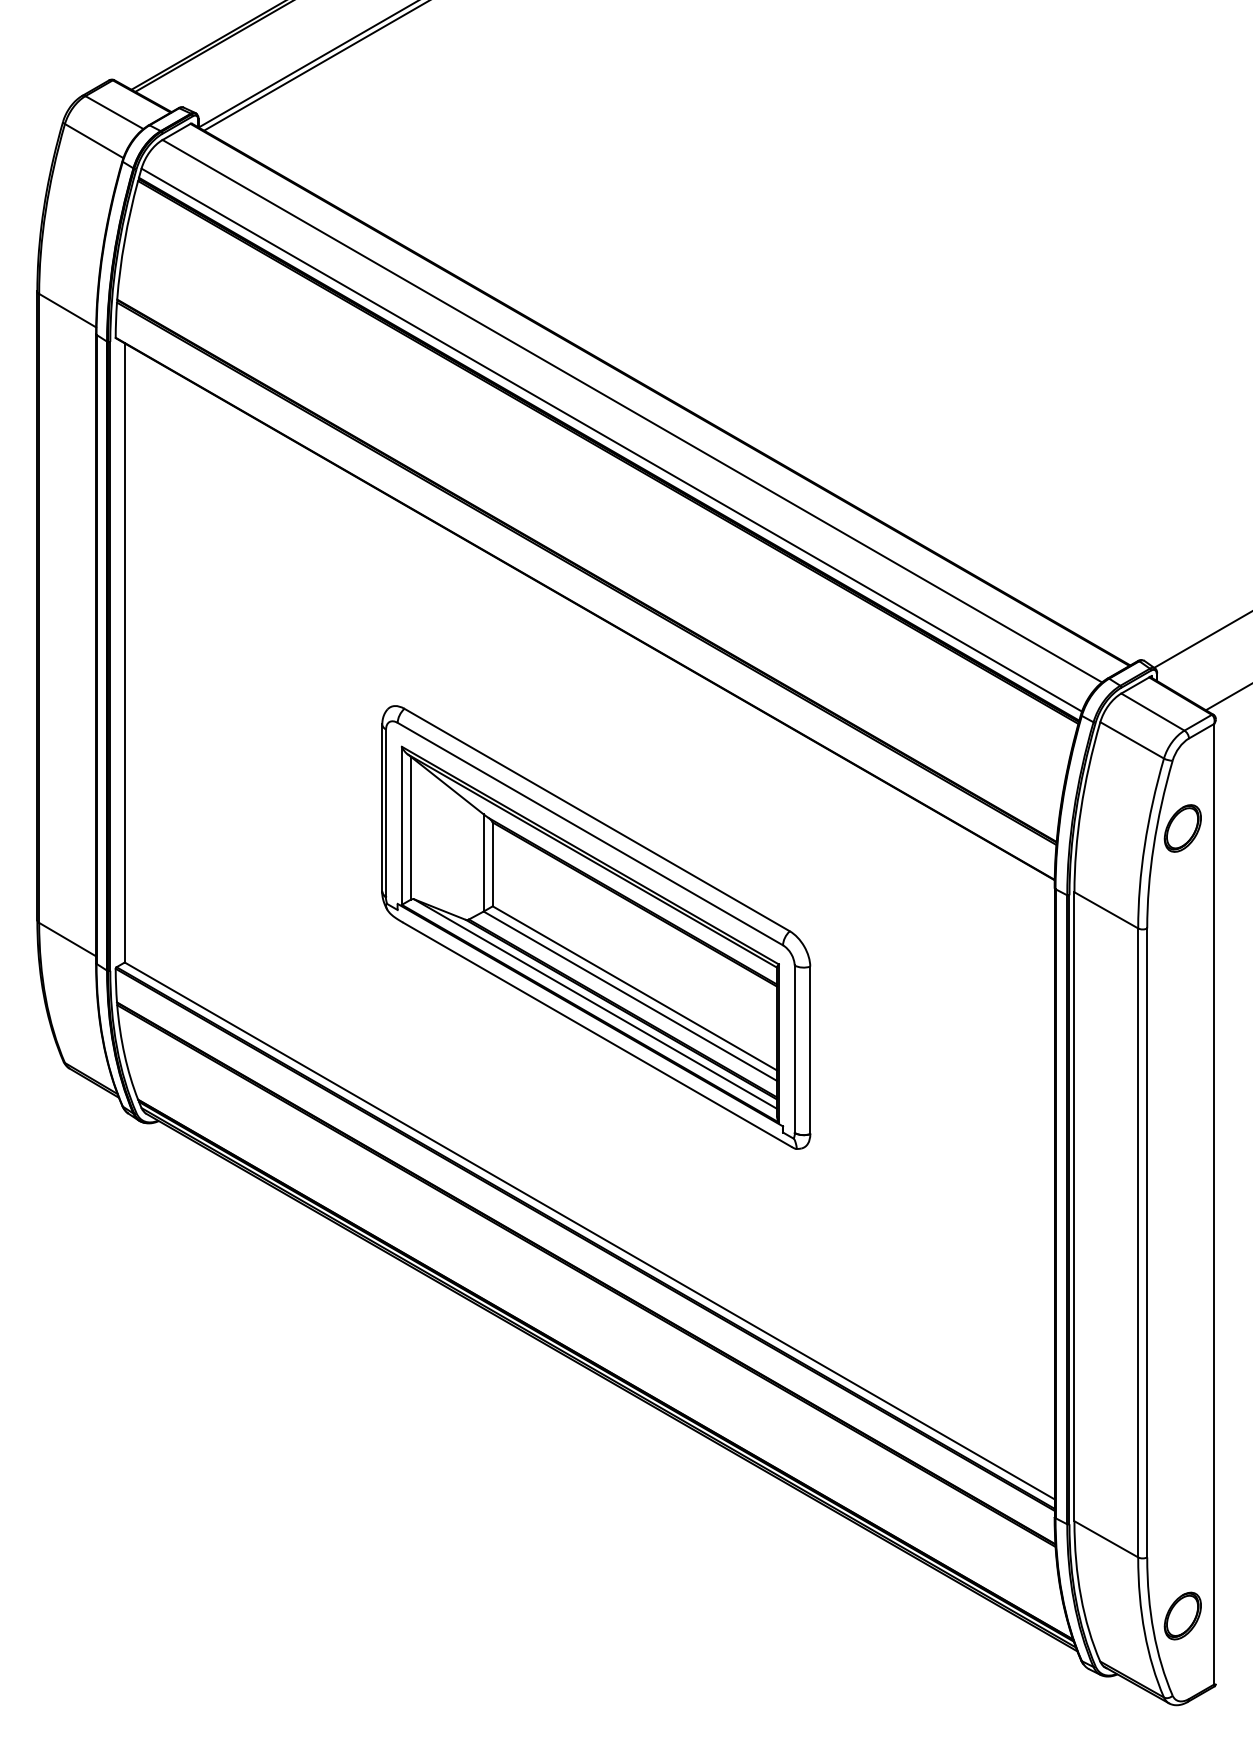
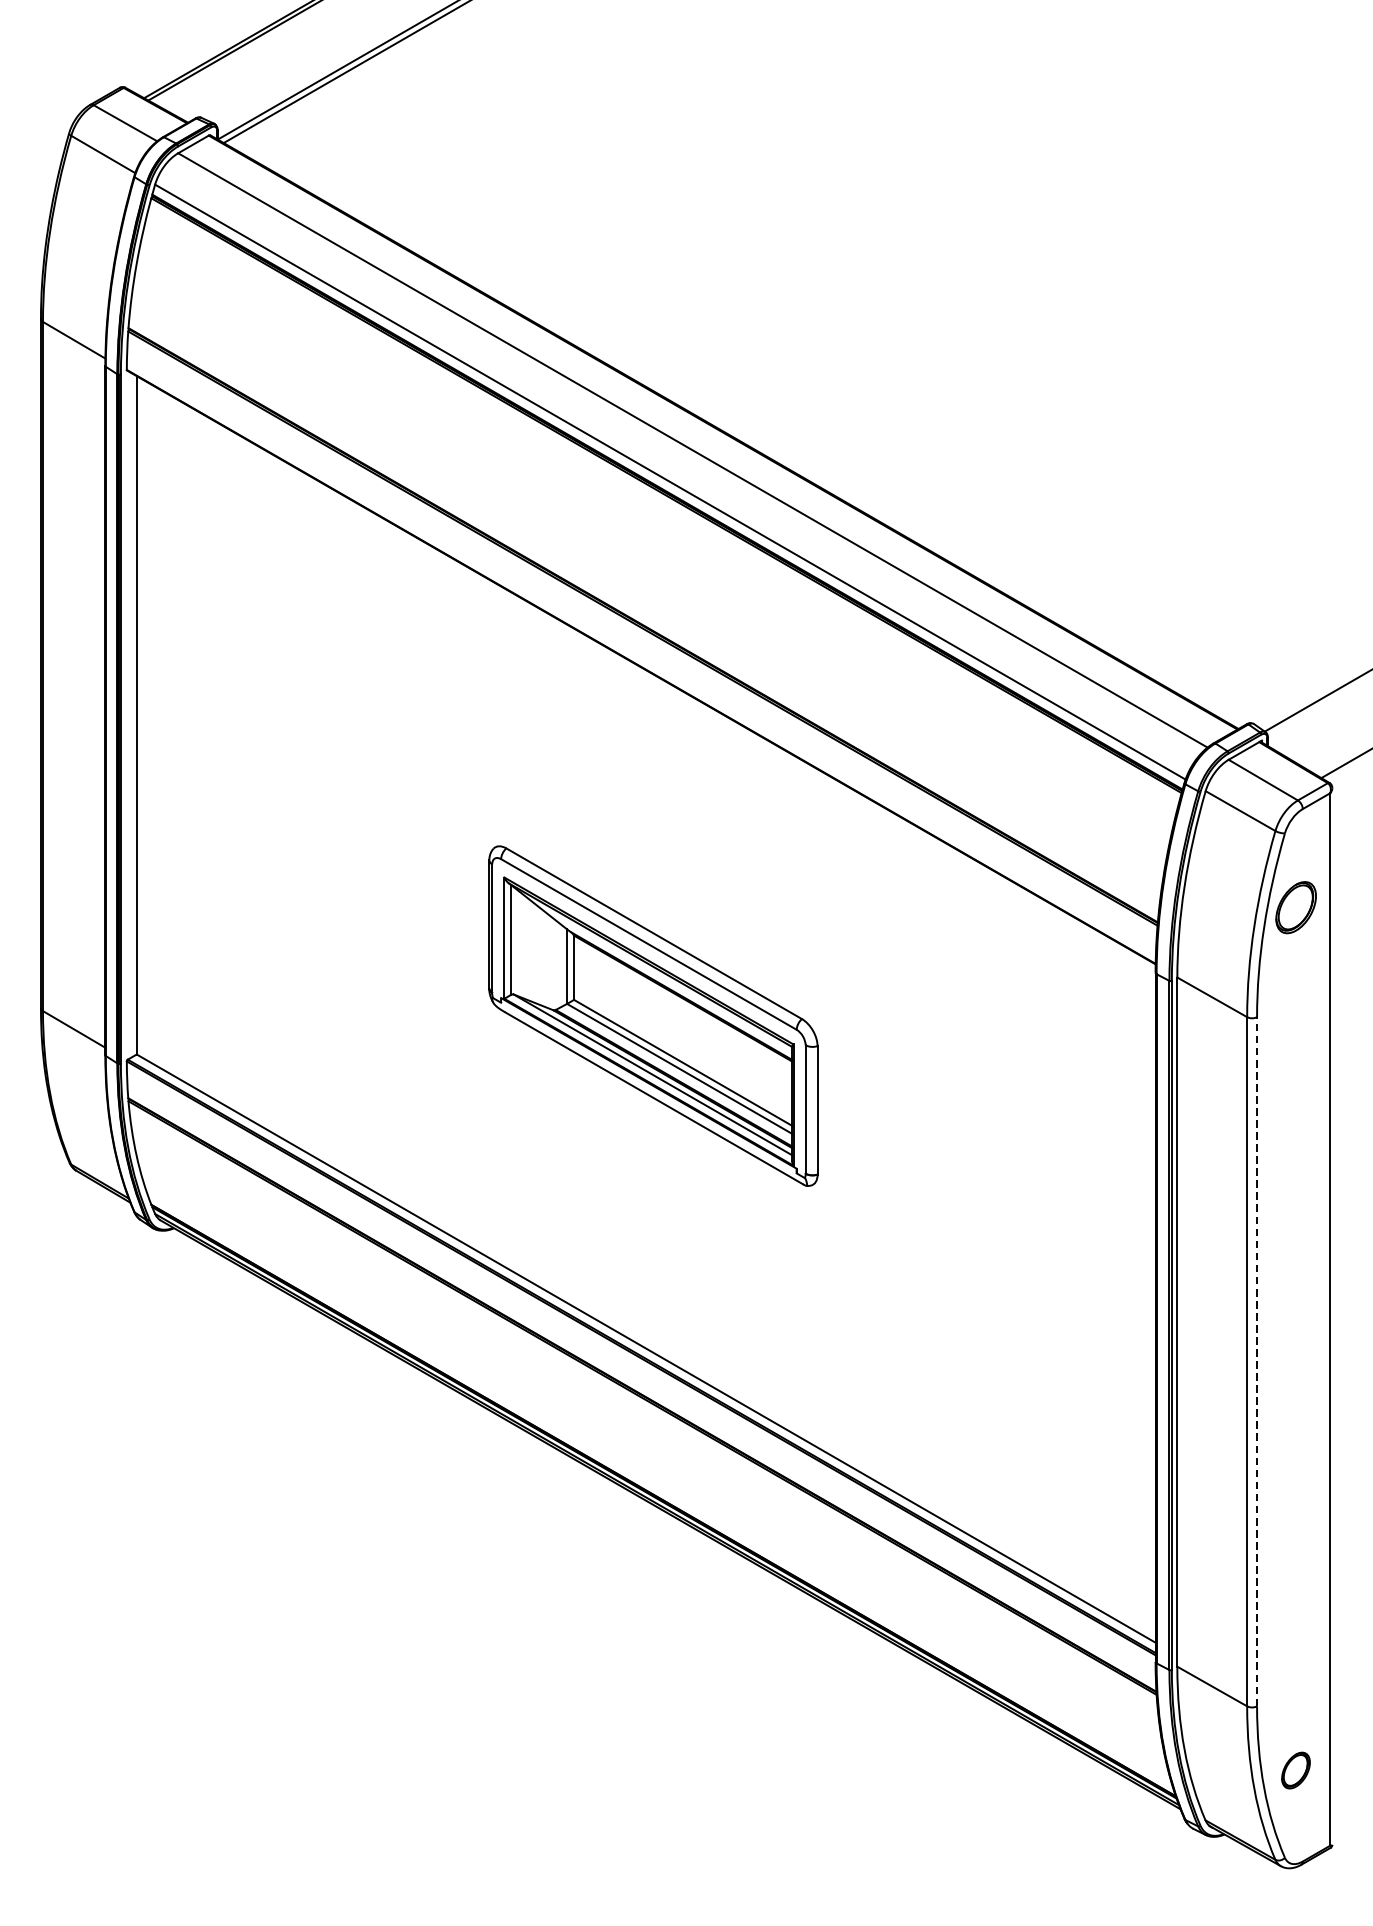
part: (596, 927) -> (653, 1016), size x0.7
line: (1147, 1242) -> (1257, 1361), solid -> dashed
part: (1182, 1615) -> (1295, 1769), size x0.7

